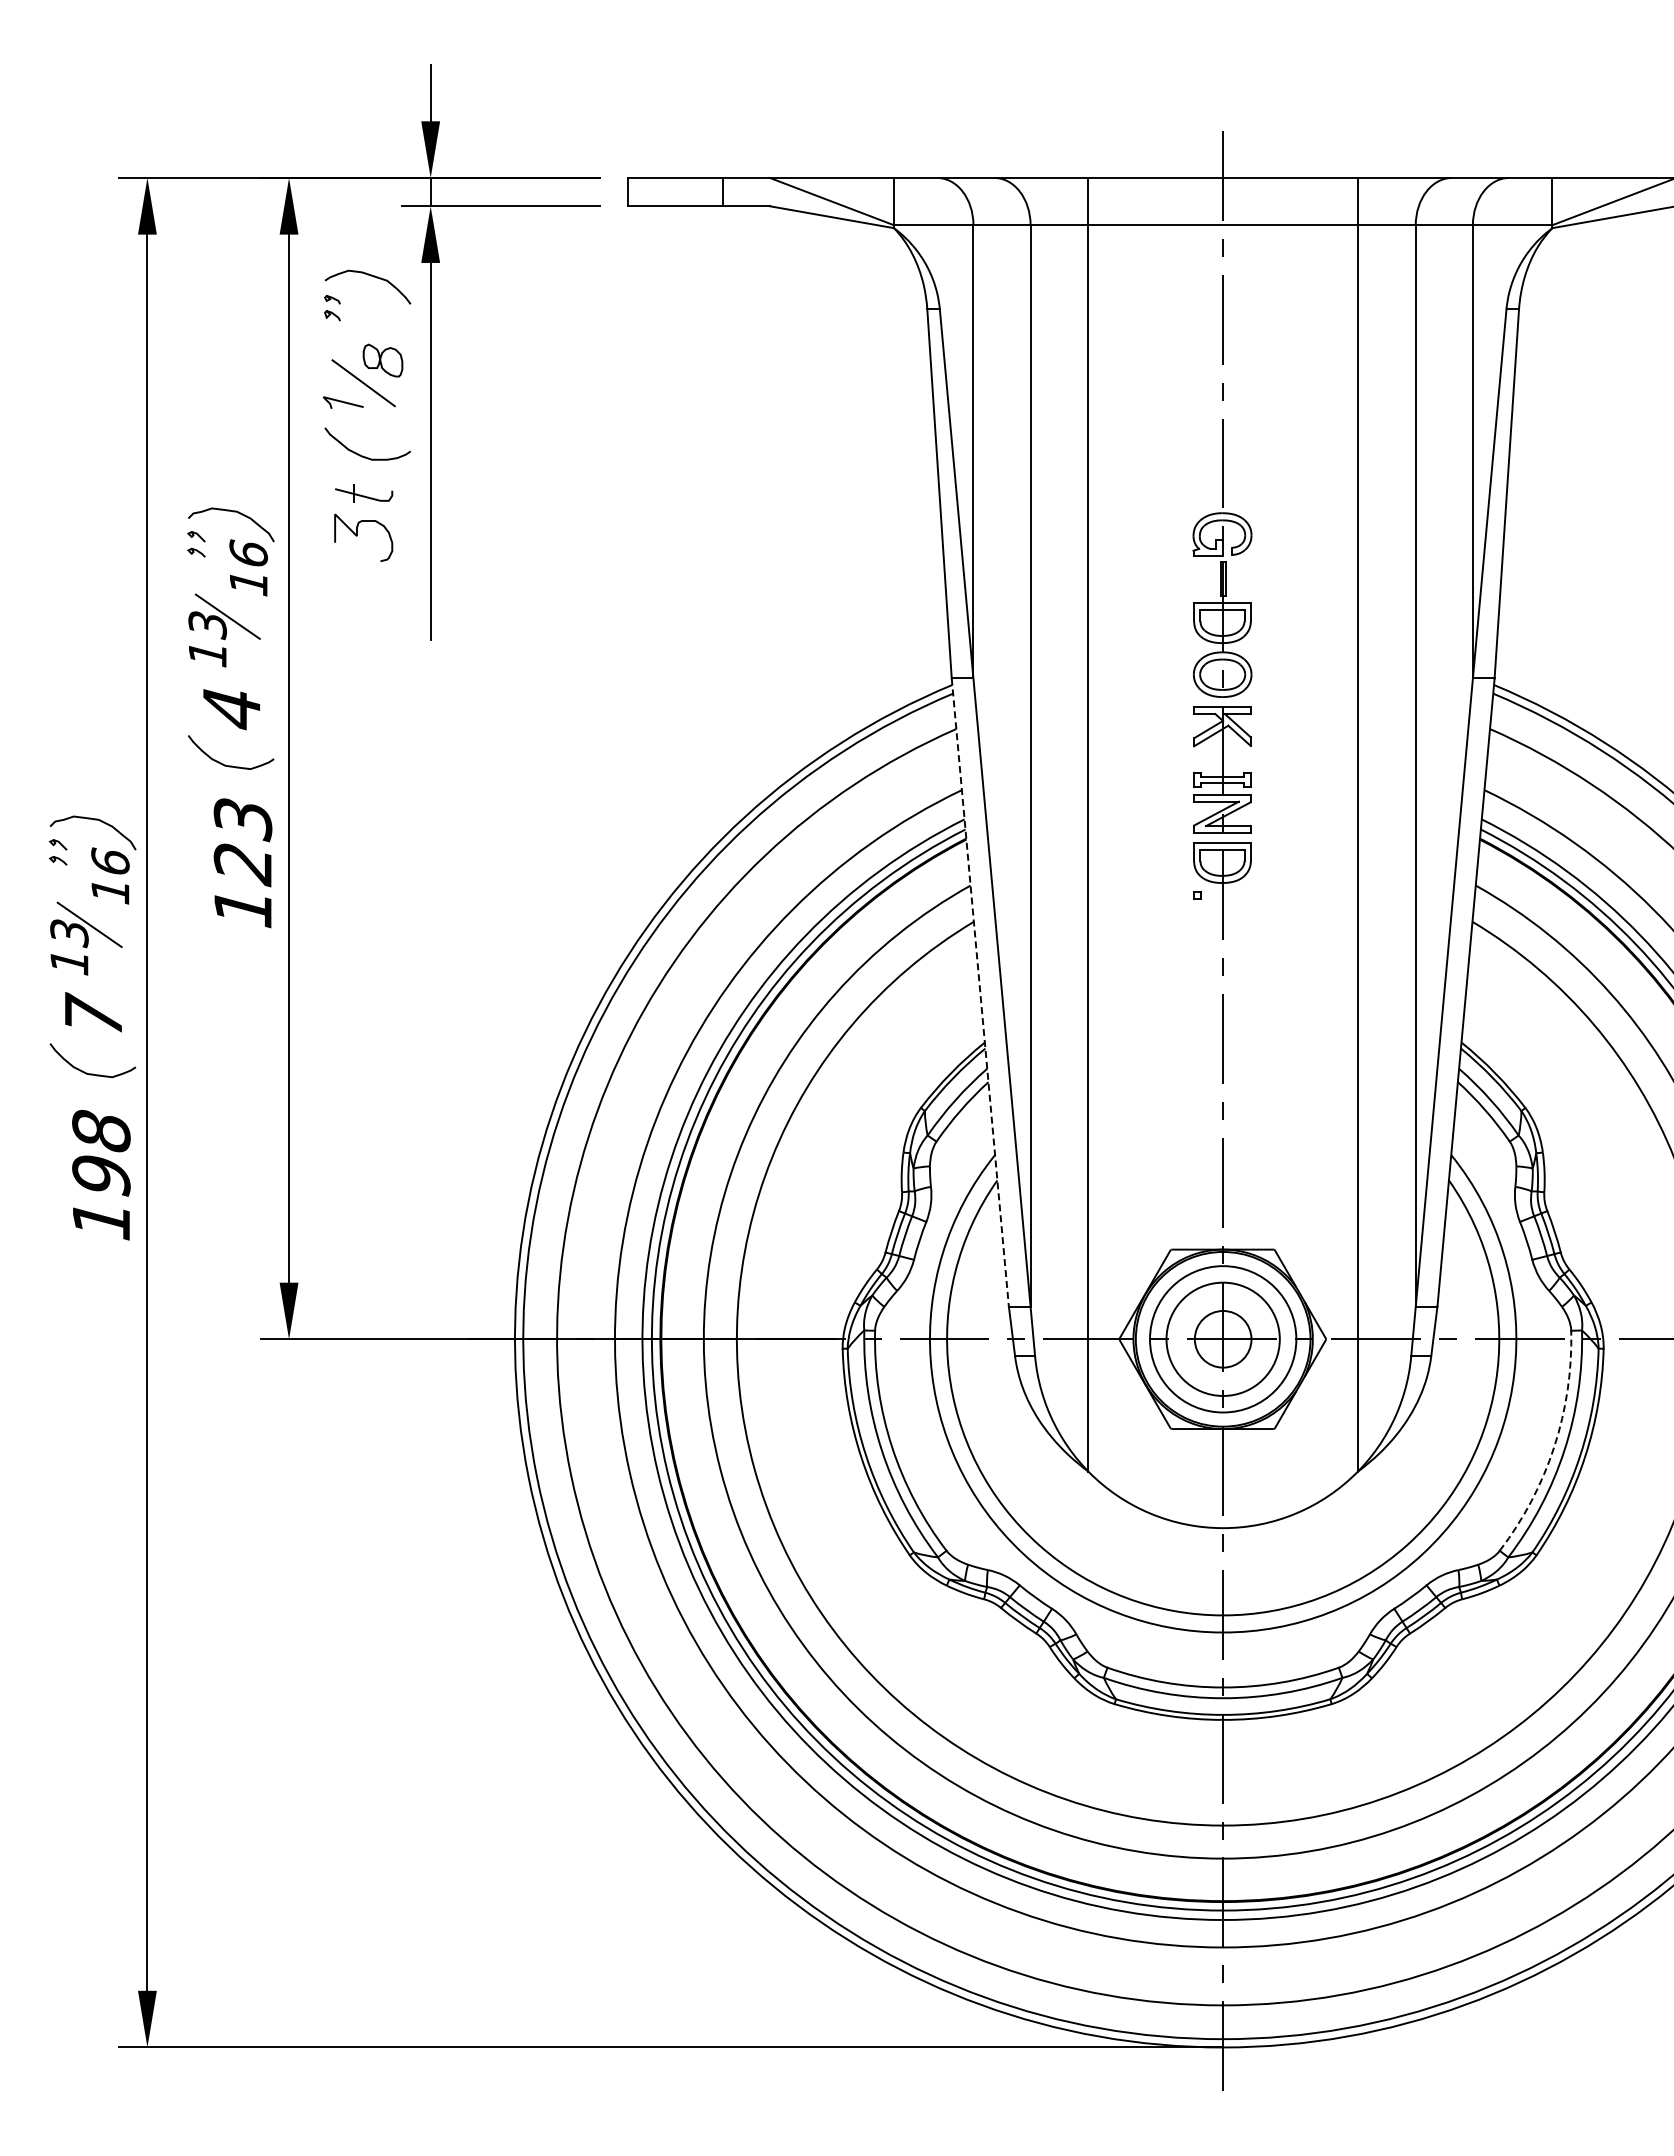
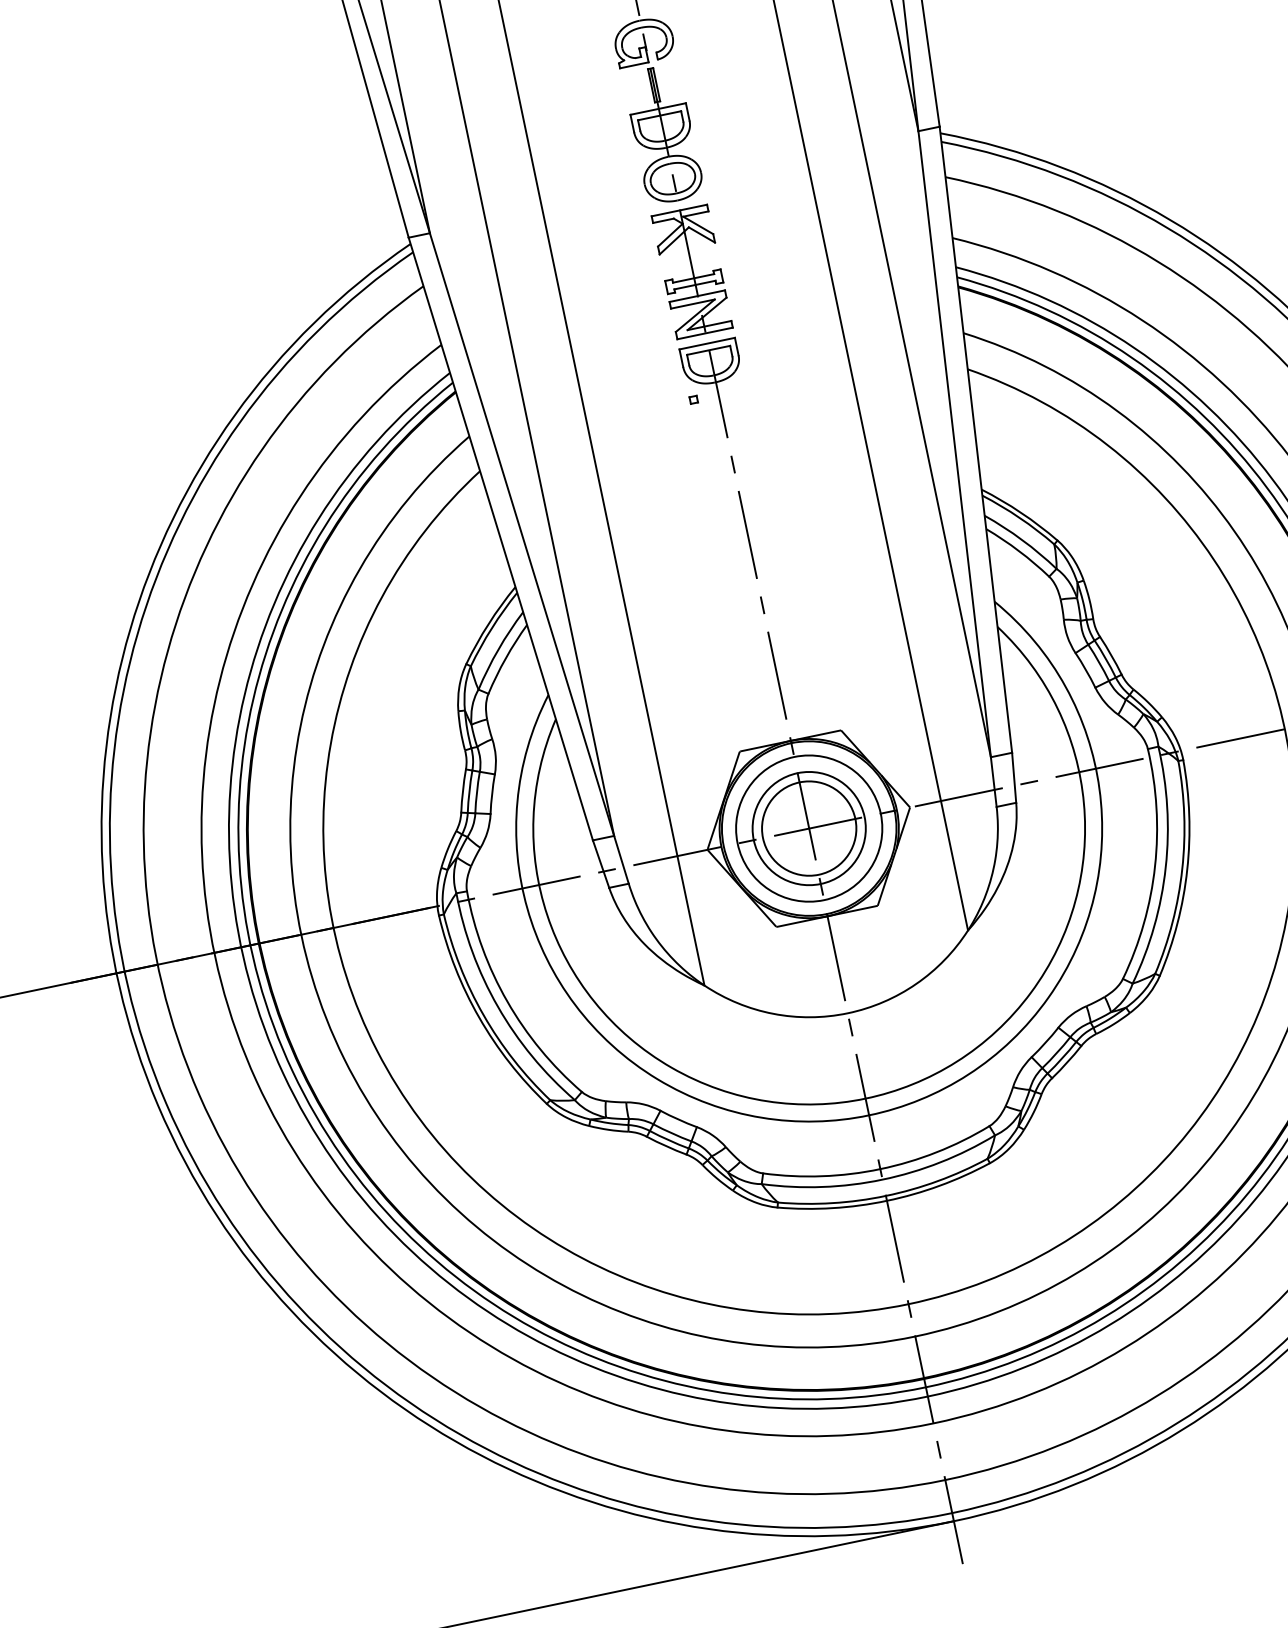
line: (980, 993) -> (501, 539), dashed -> solid
circle: (1222, 1339) -> (808, 828), size x1.67
arc: (1554, 1446) -> (1155, 865), dashed -> solid

